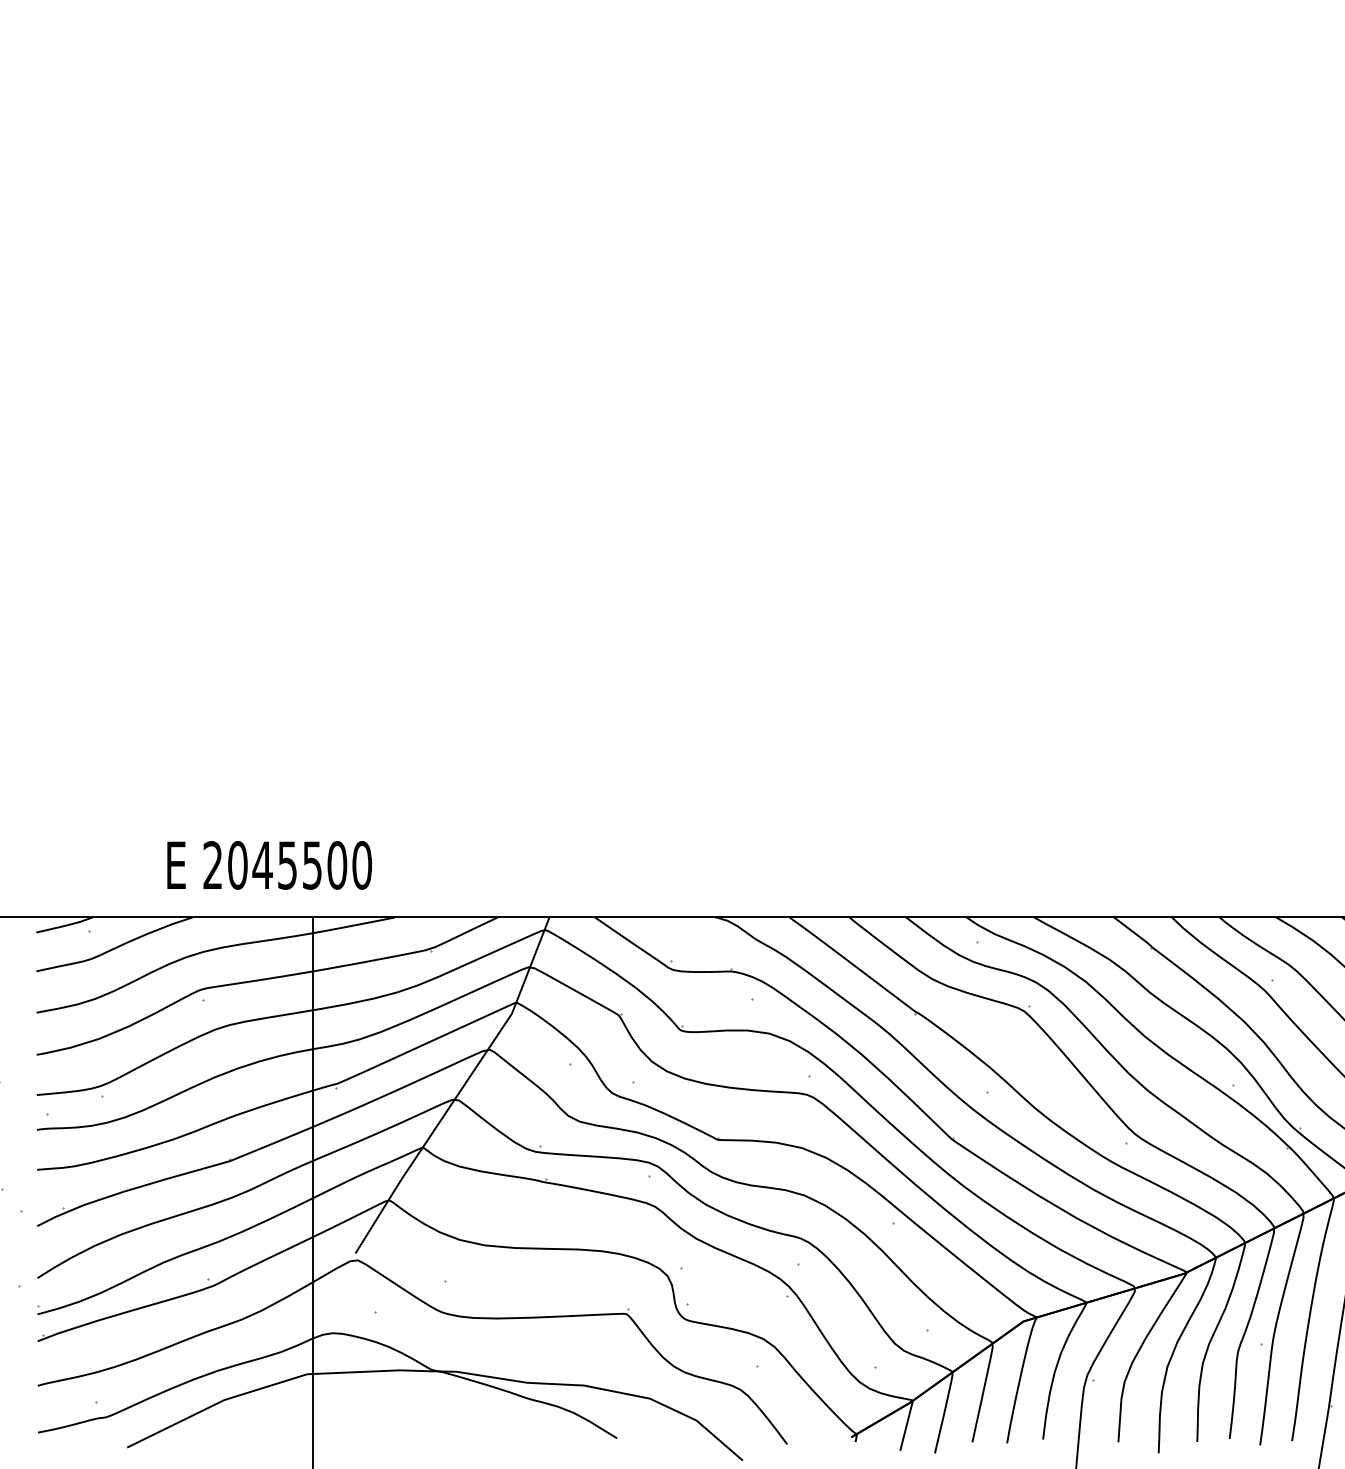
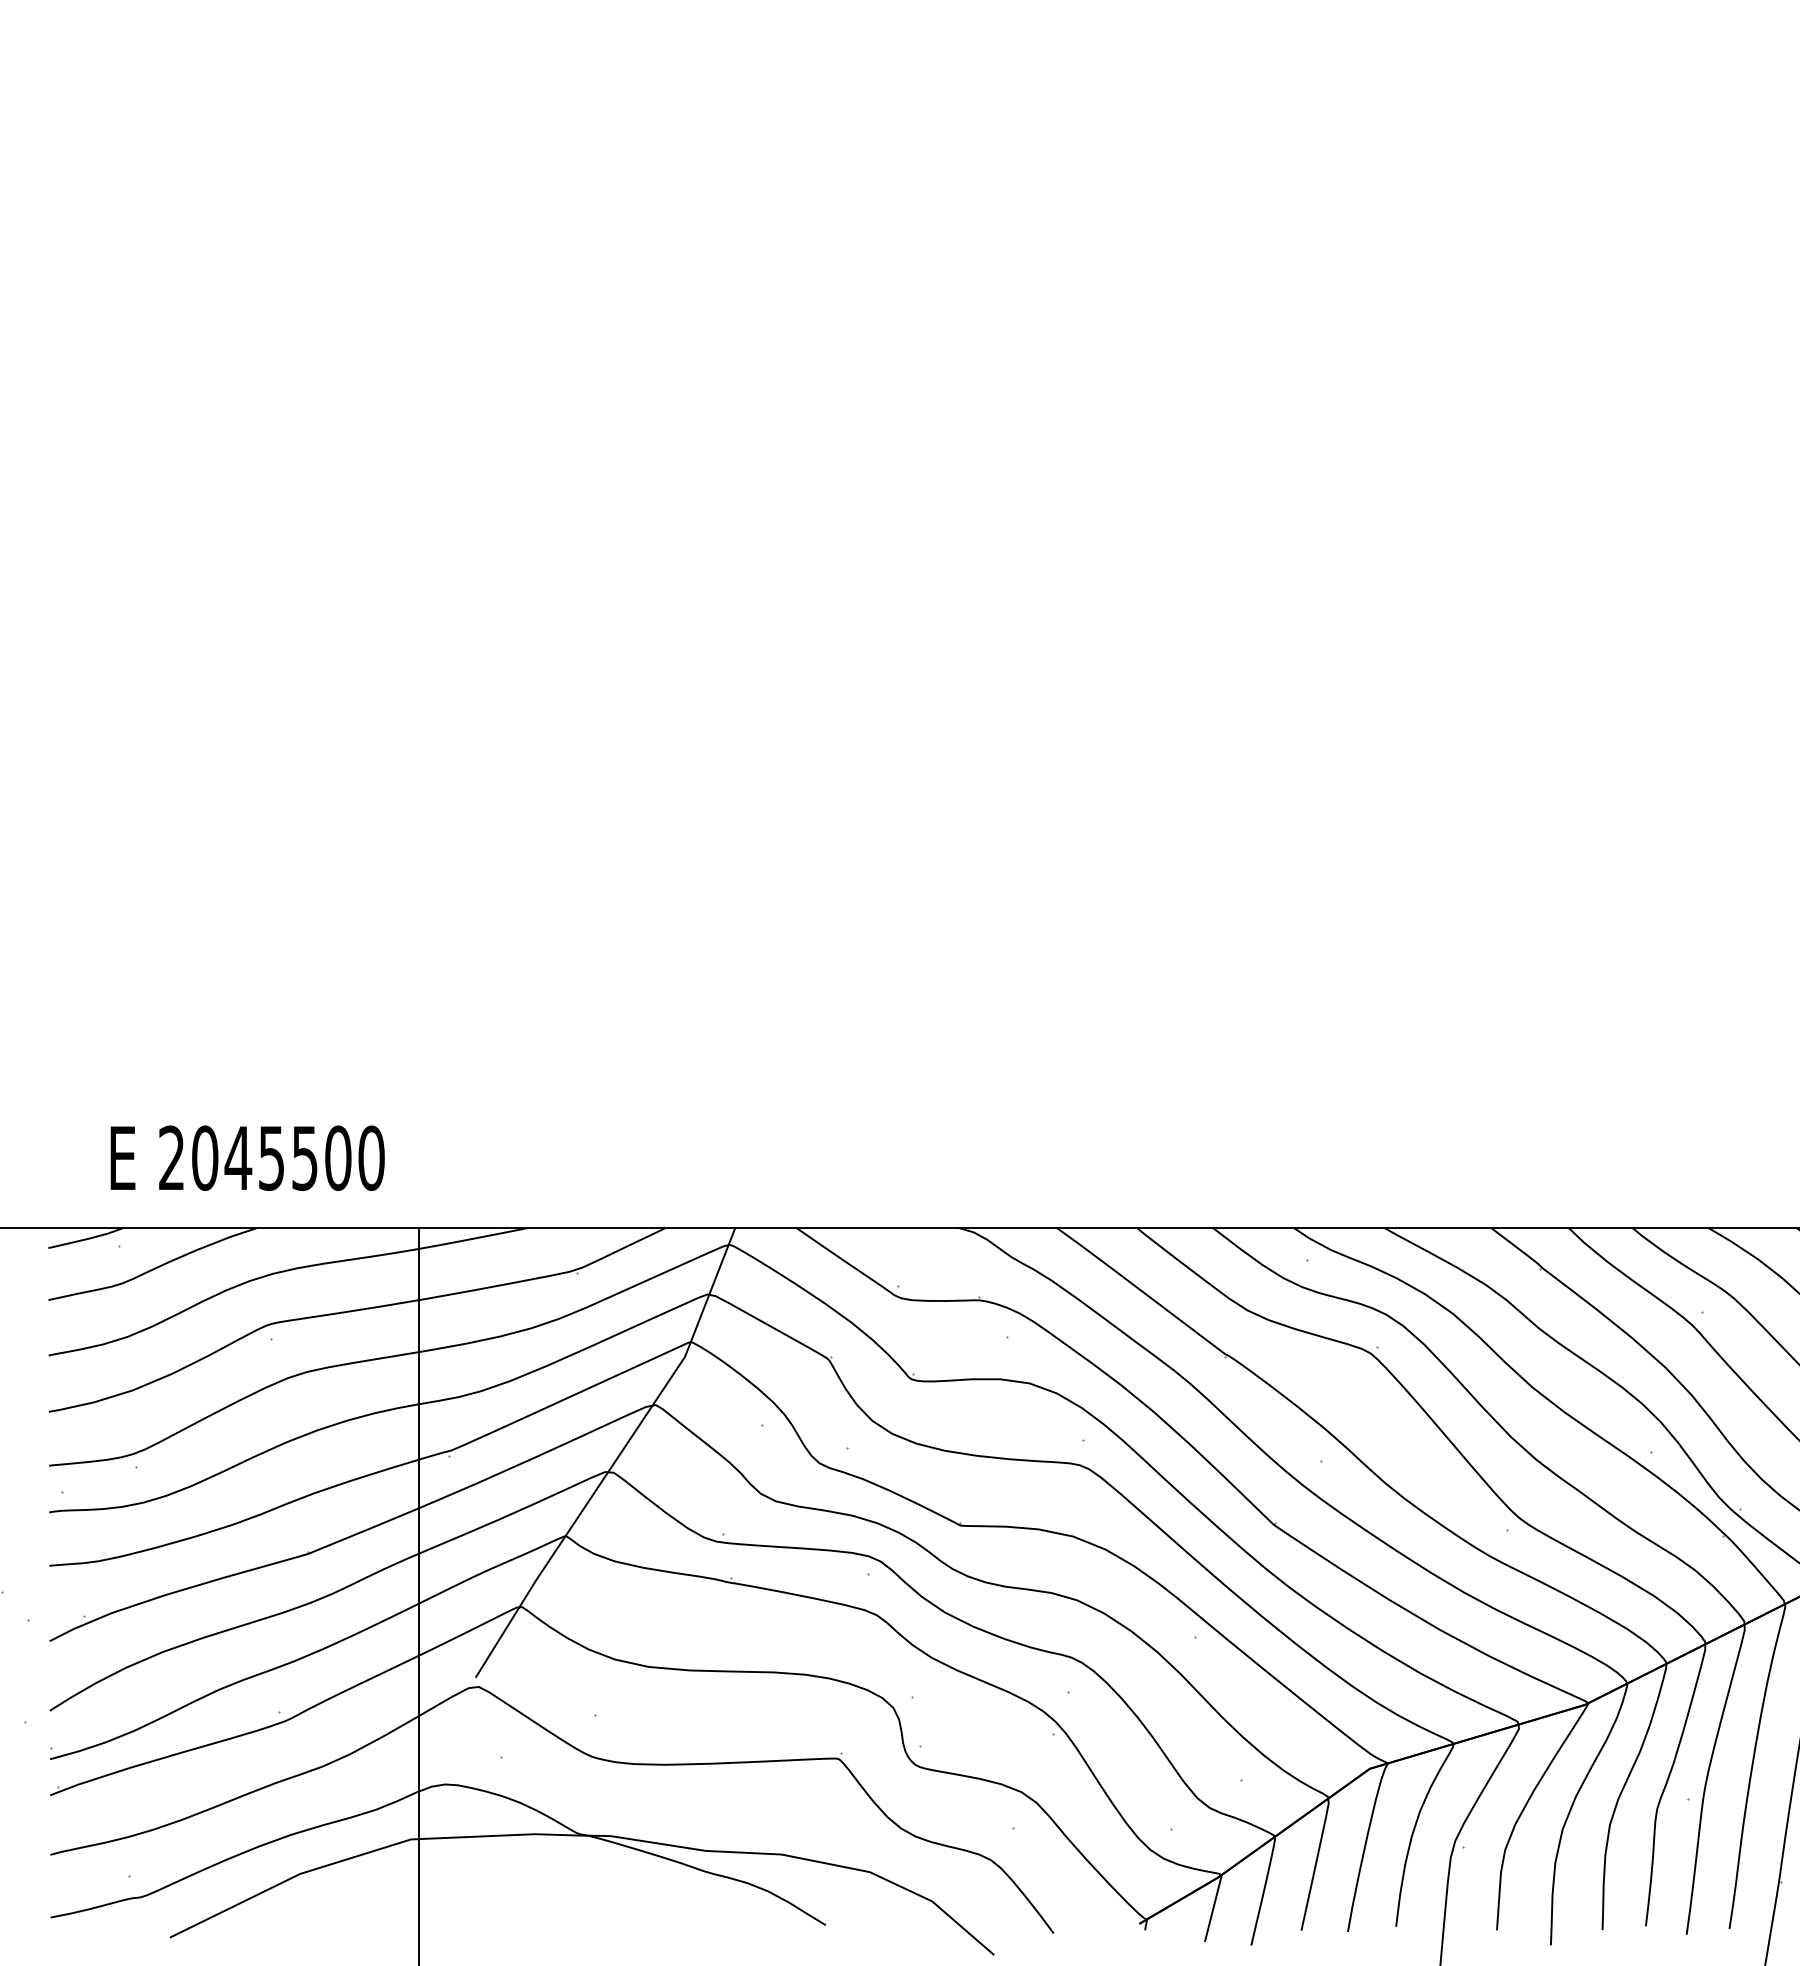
text: (269, 864) -> (247, 1157), moved

